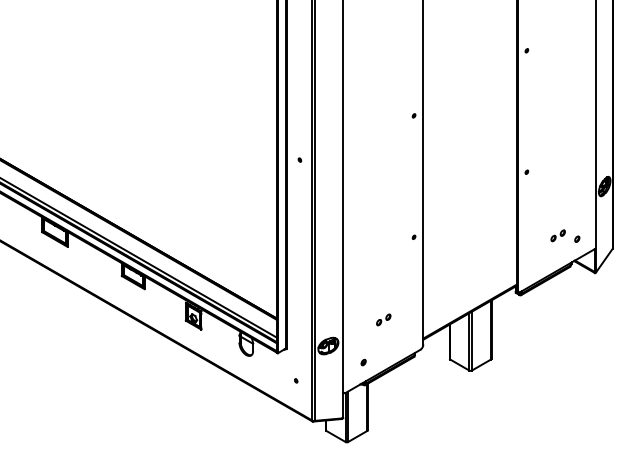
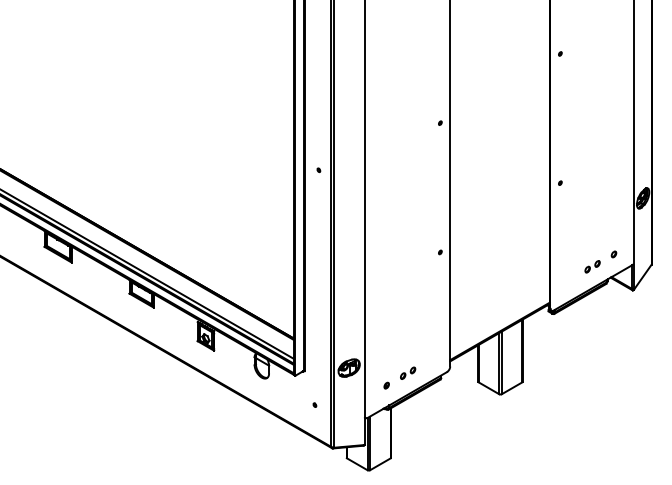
part: (557, 235) -> (591, 266), moved
part: (383, 319) -> (407, 372), moved

